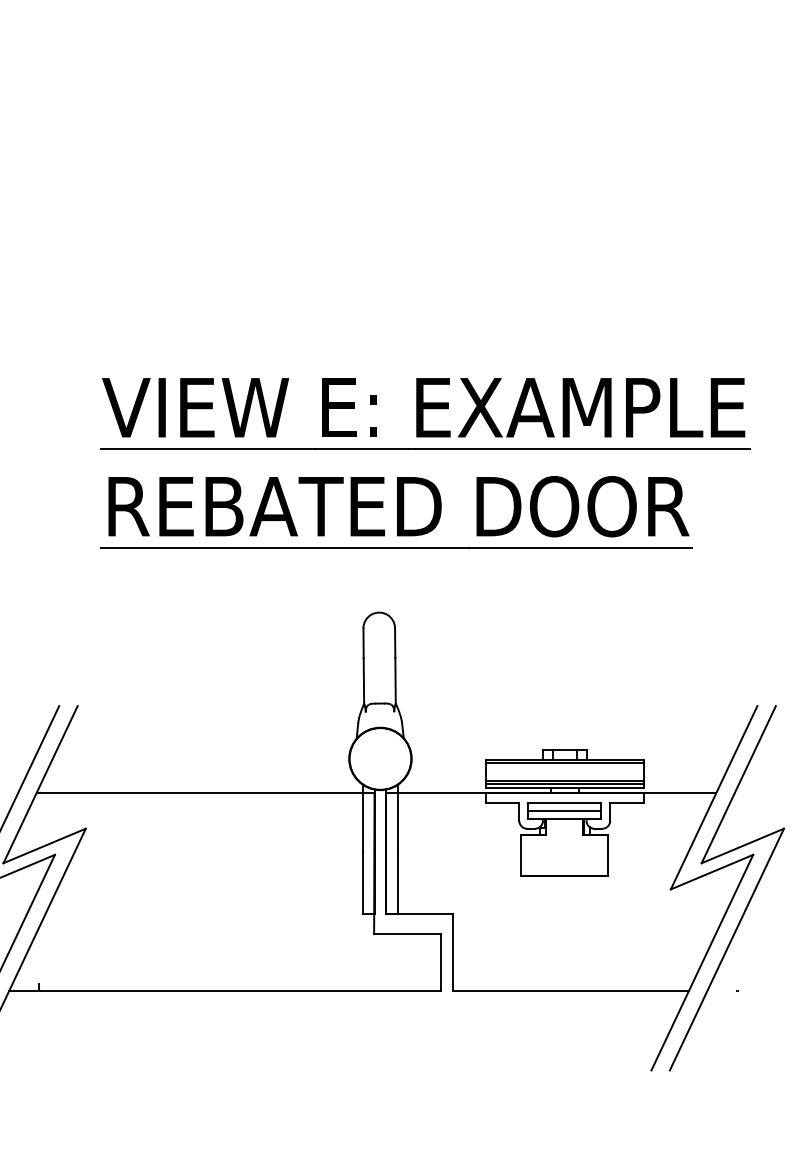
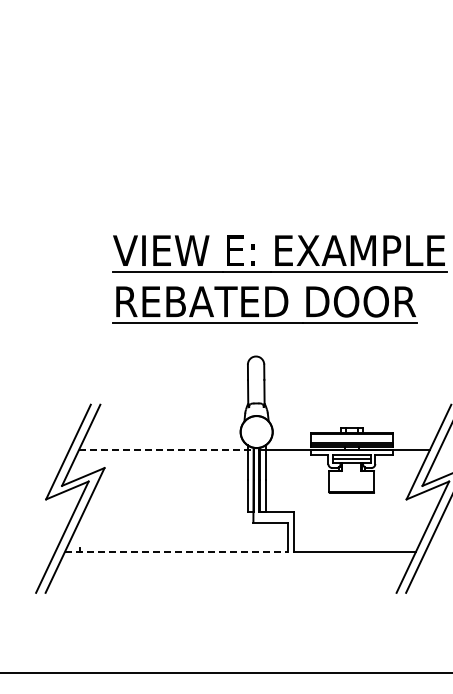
line: (205, 792) -> (166, 449), solid -> dashed
line: (225, 990) -> (176, 551), solid -> dashed

